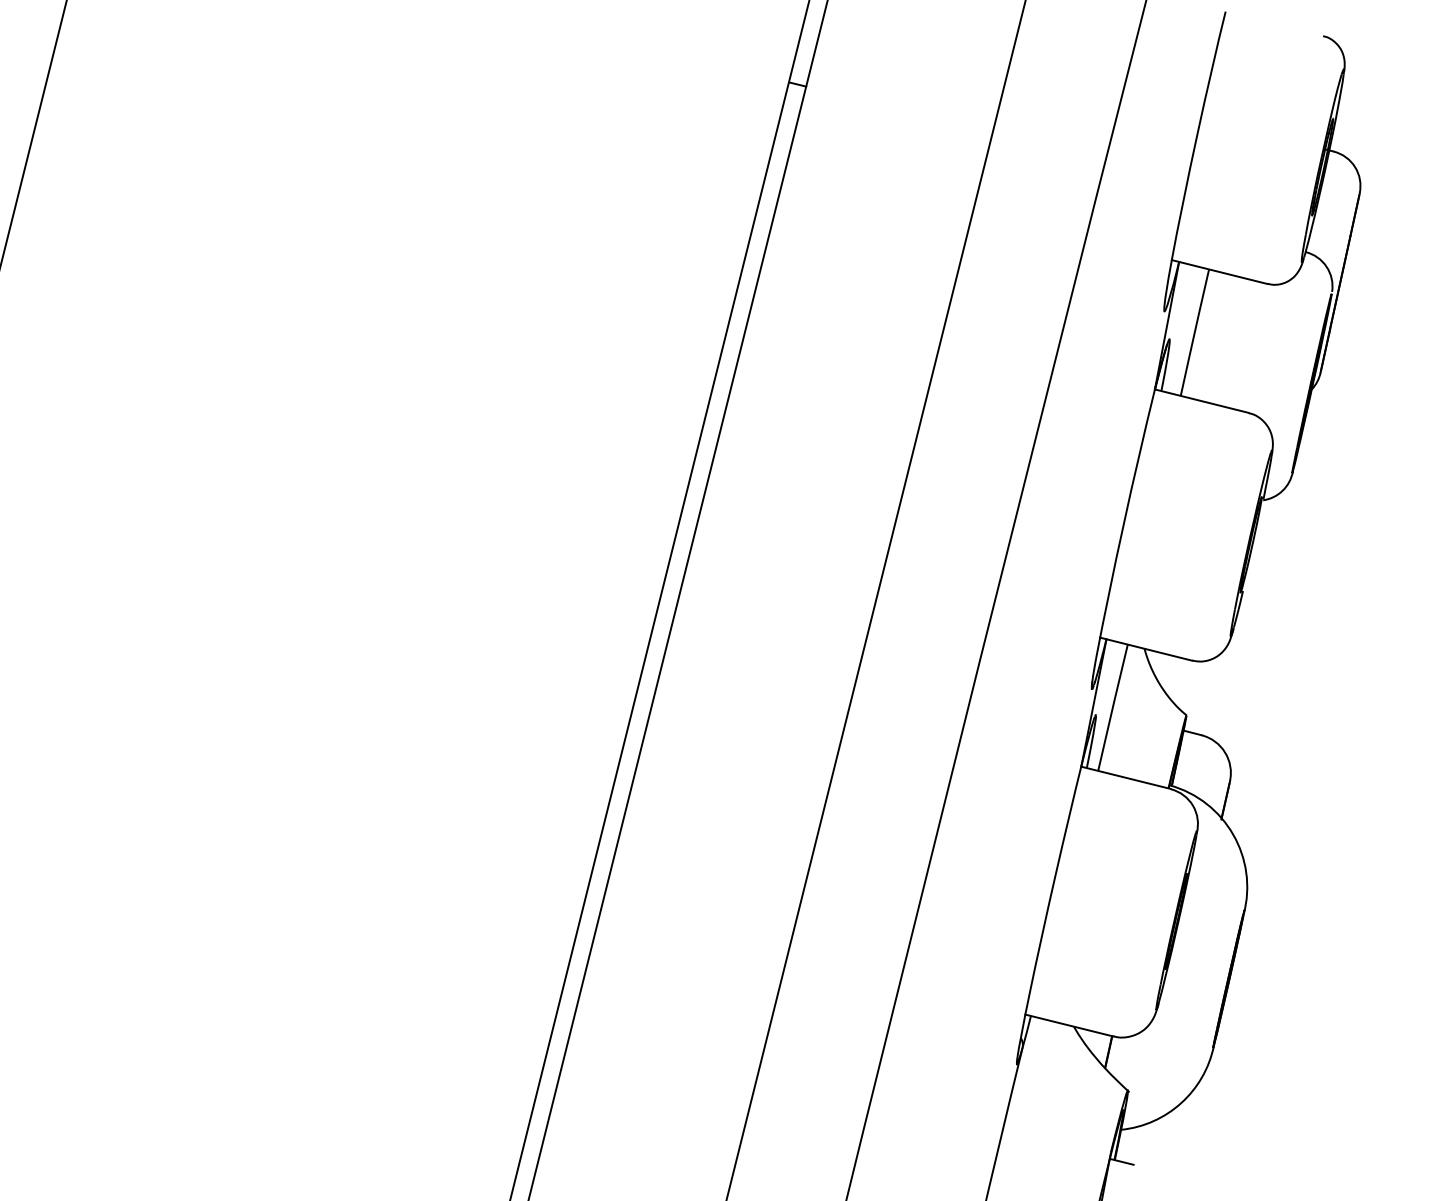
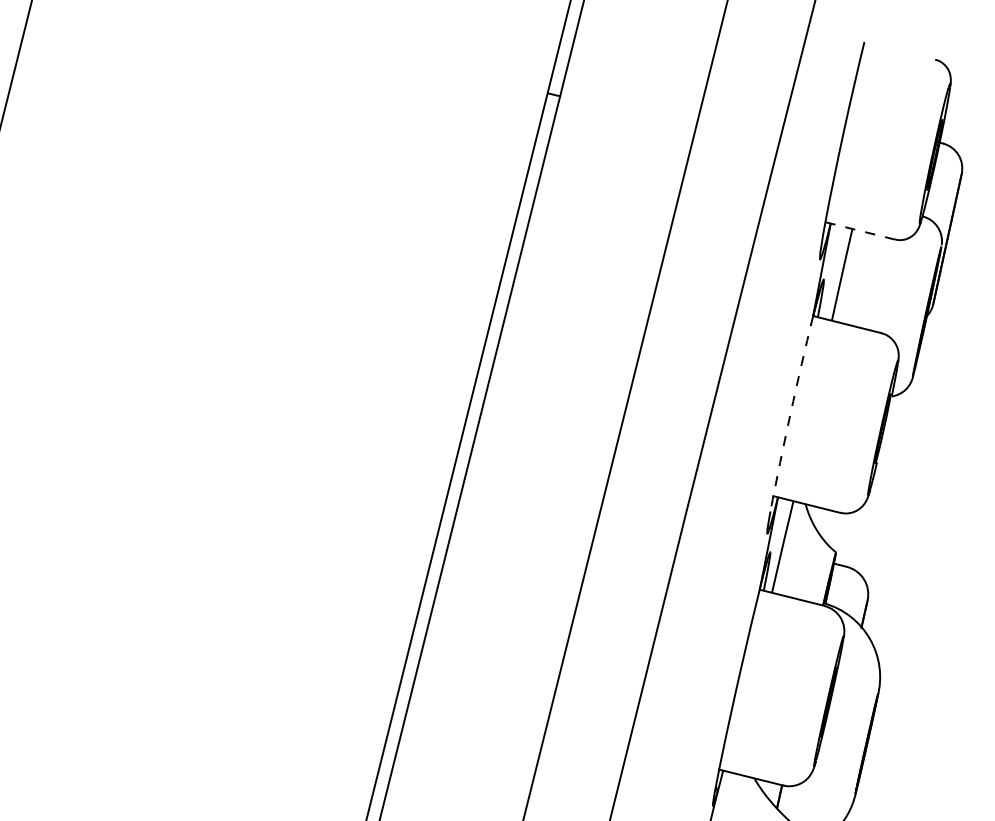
line: (1220, 272) -> (860, 231), solid -> dashed
arc: (1123, 523) -> (790, 413), solid -> dashed

